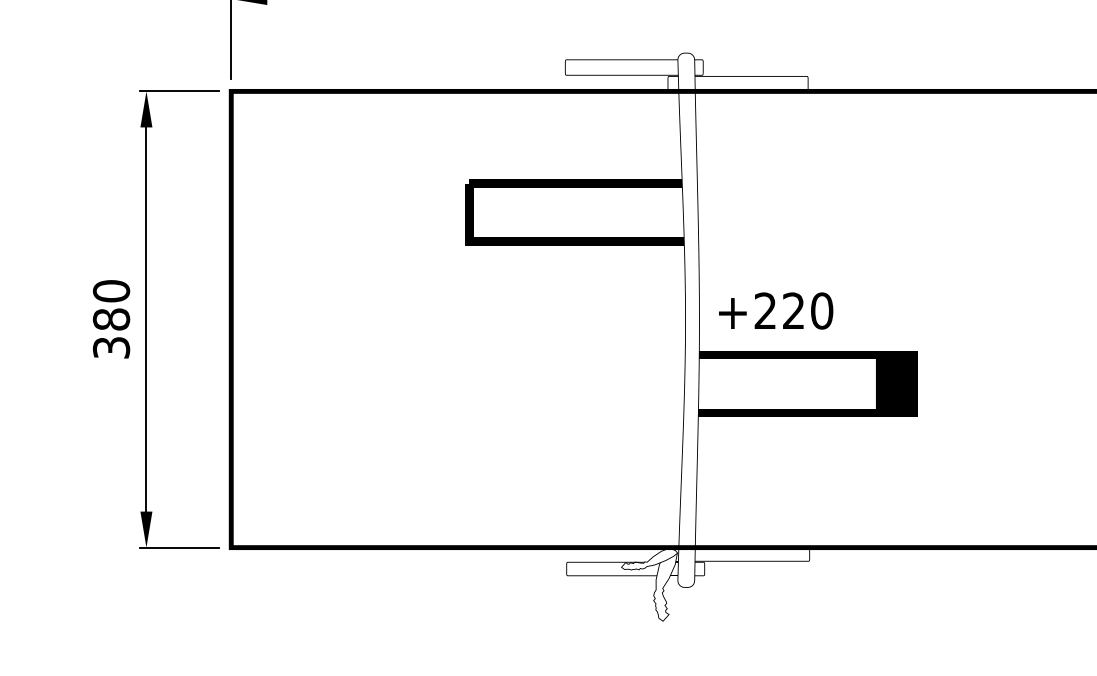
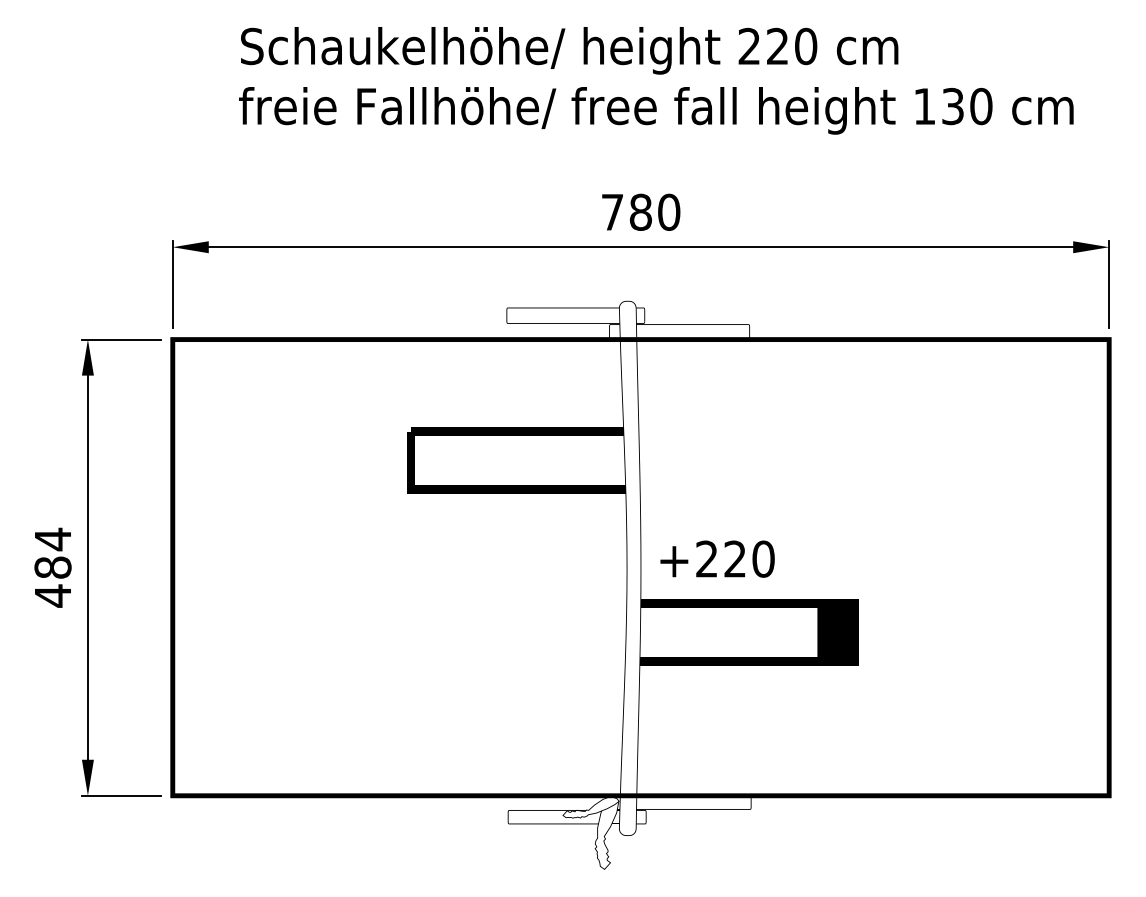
text: (111, 319) -> (52, 567), 380 -> 484

